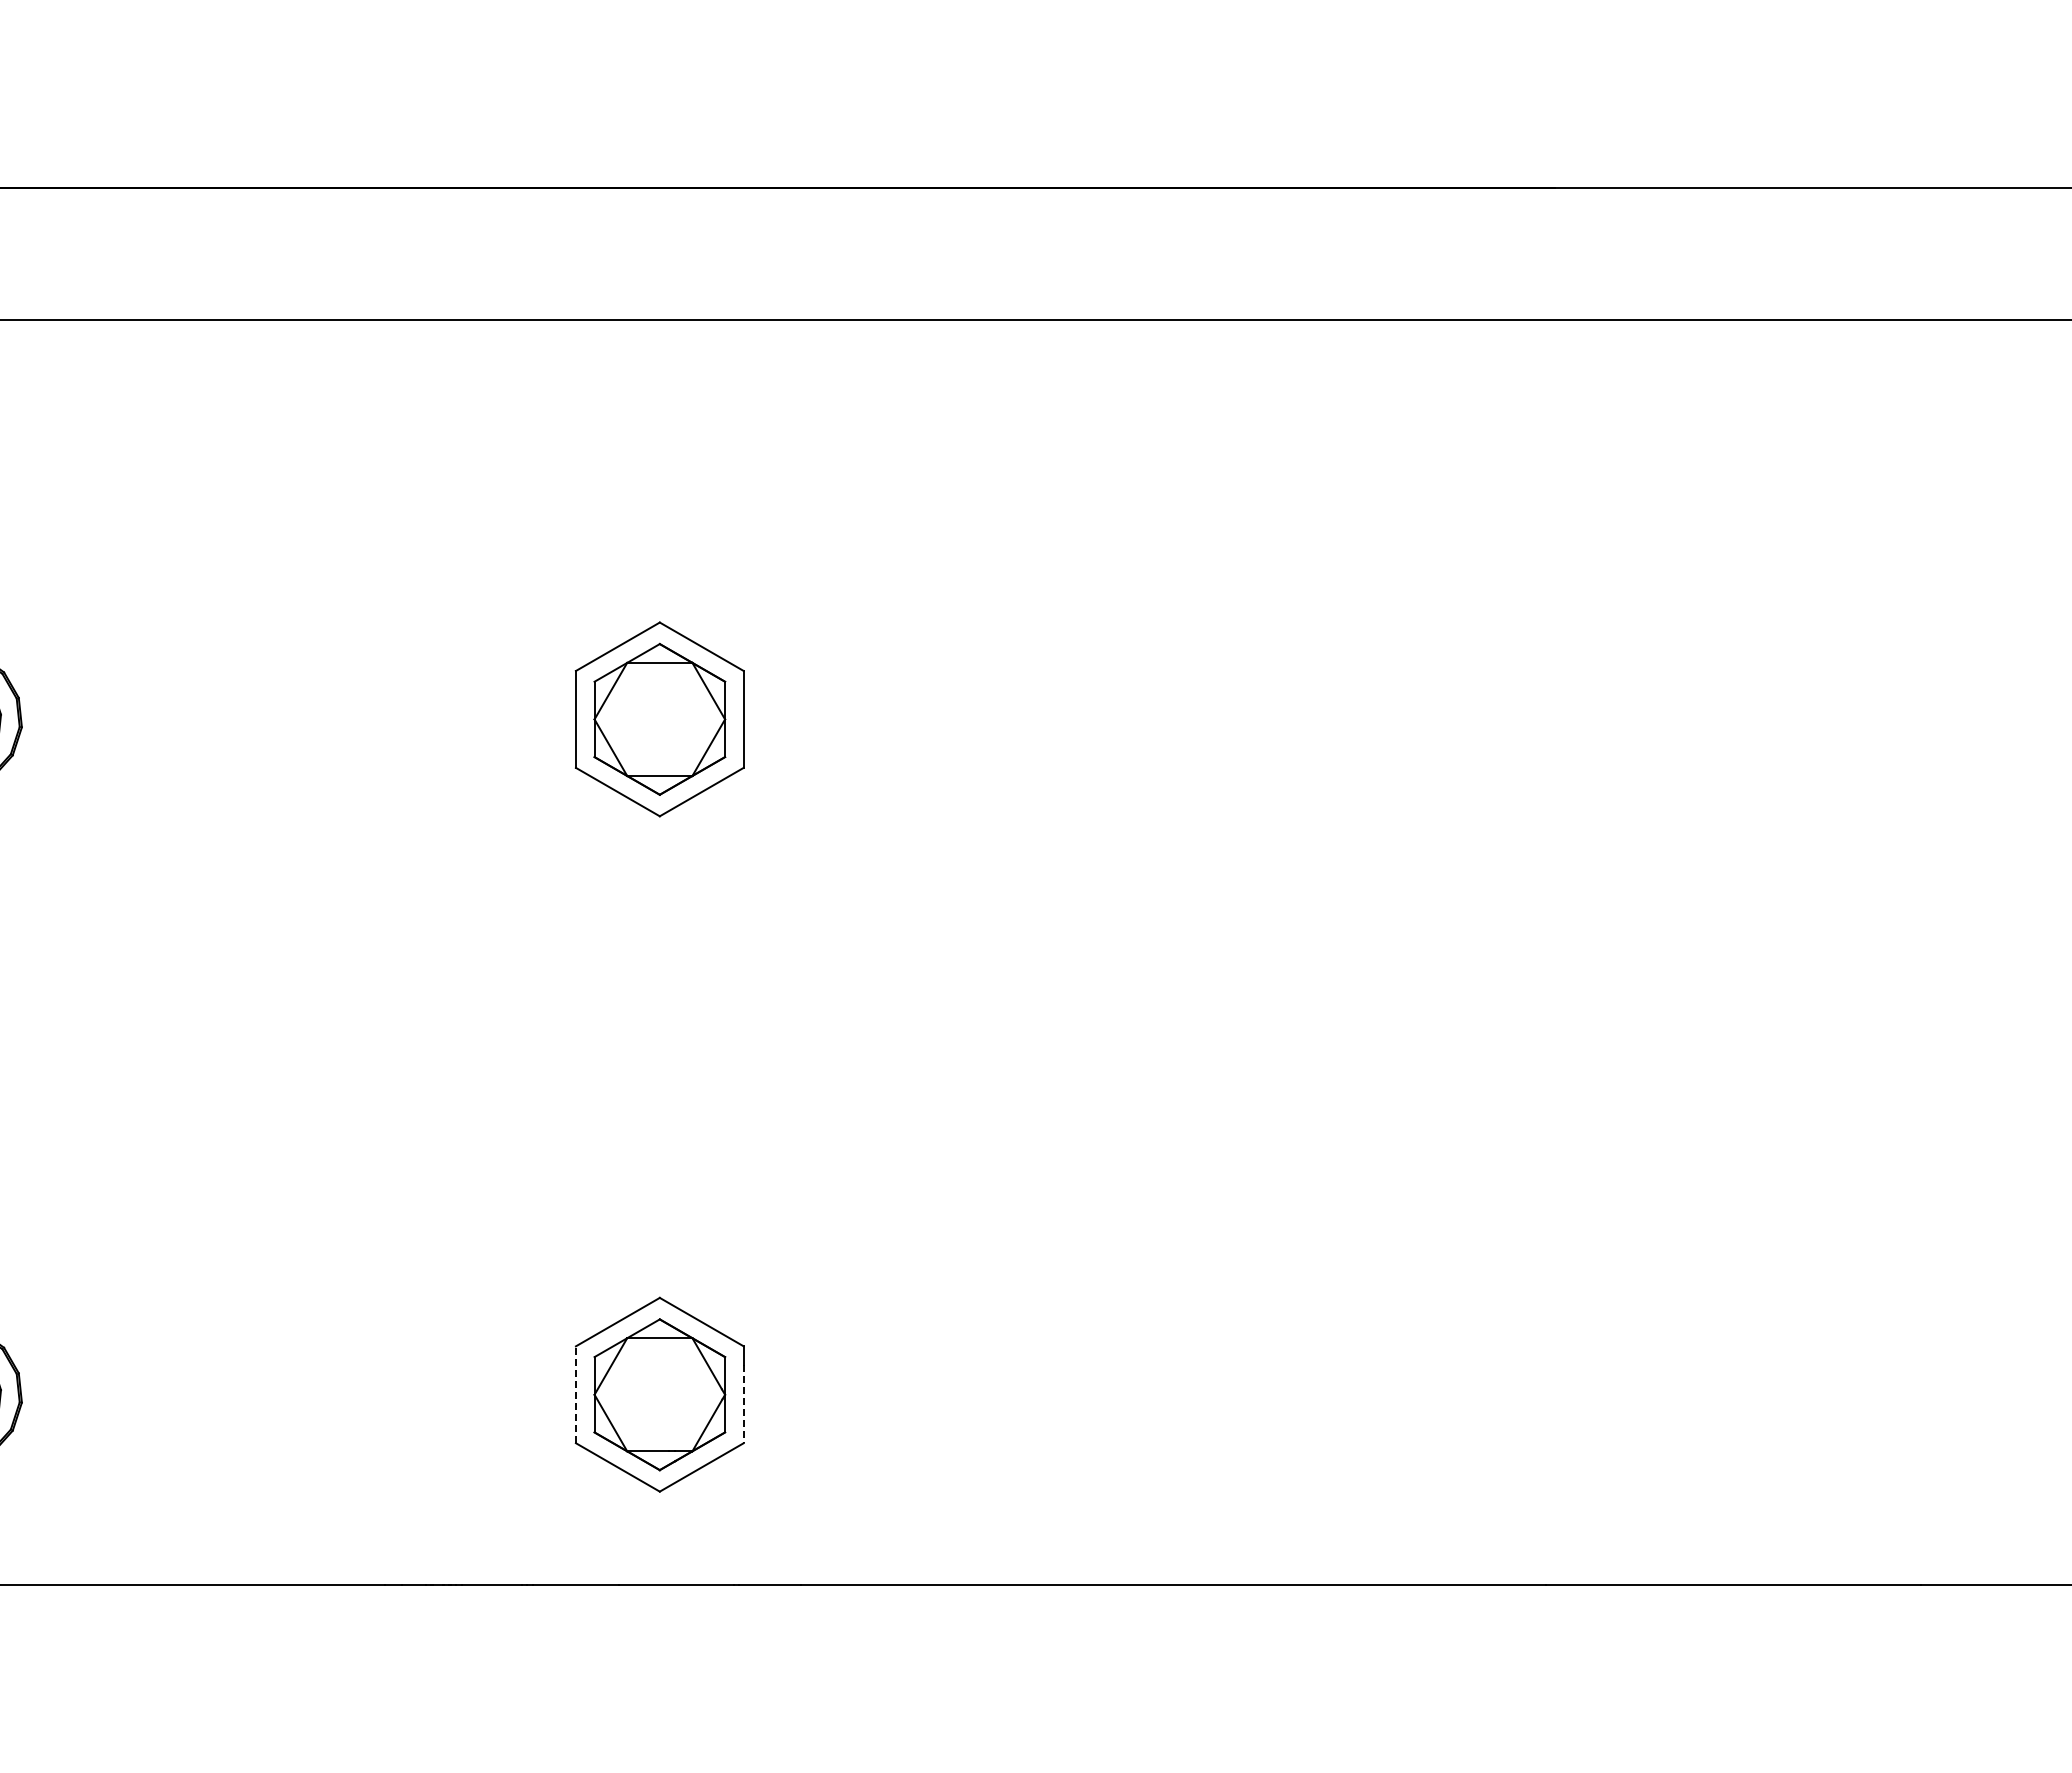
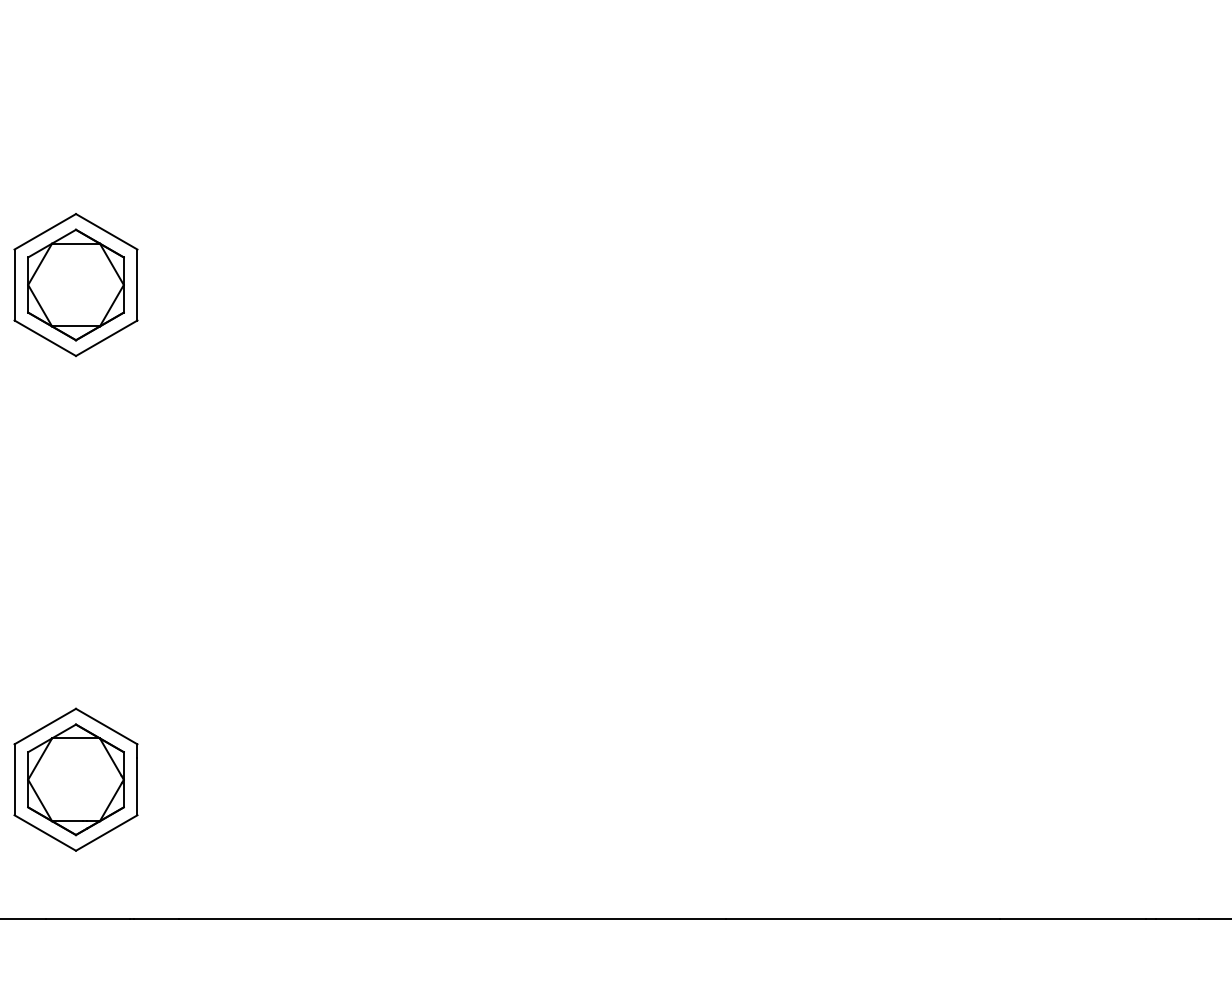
line: (575, 1394) -> (14, 779), dashed -> solid
line: (743, 1404) -> (137, 786), dashed -> solid

